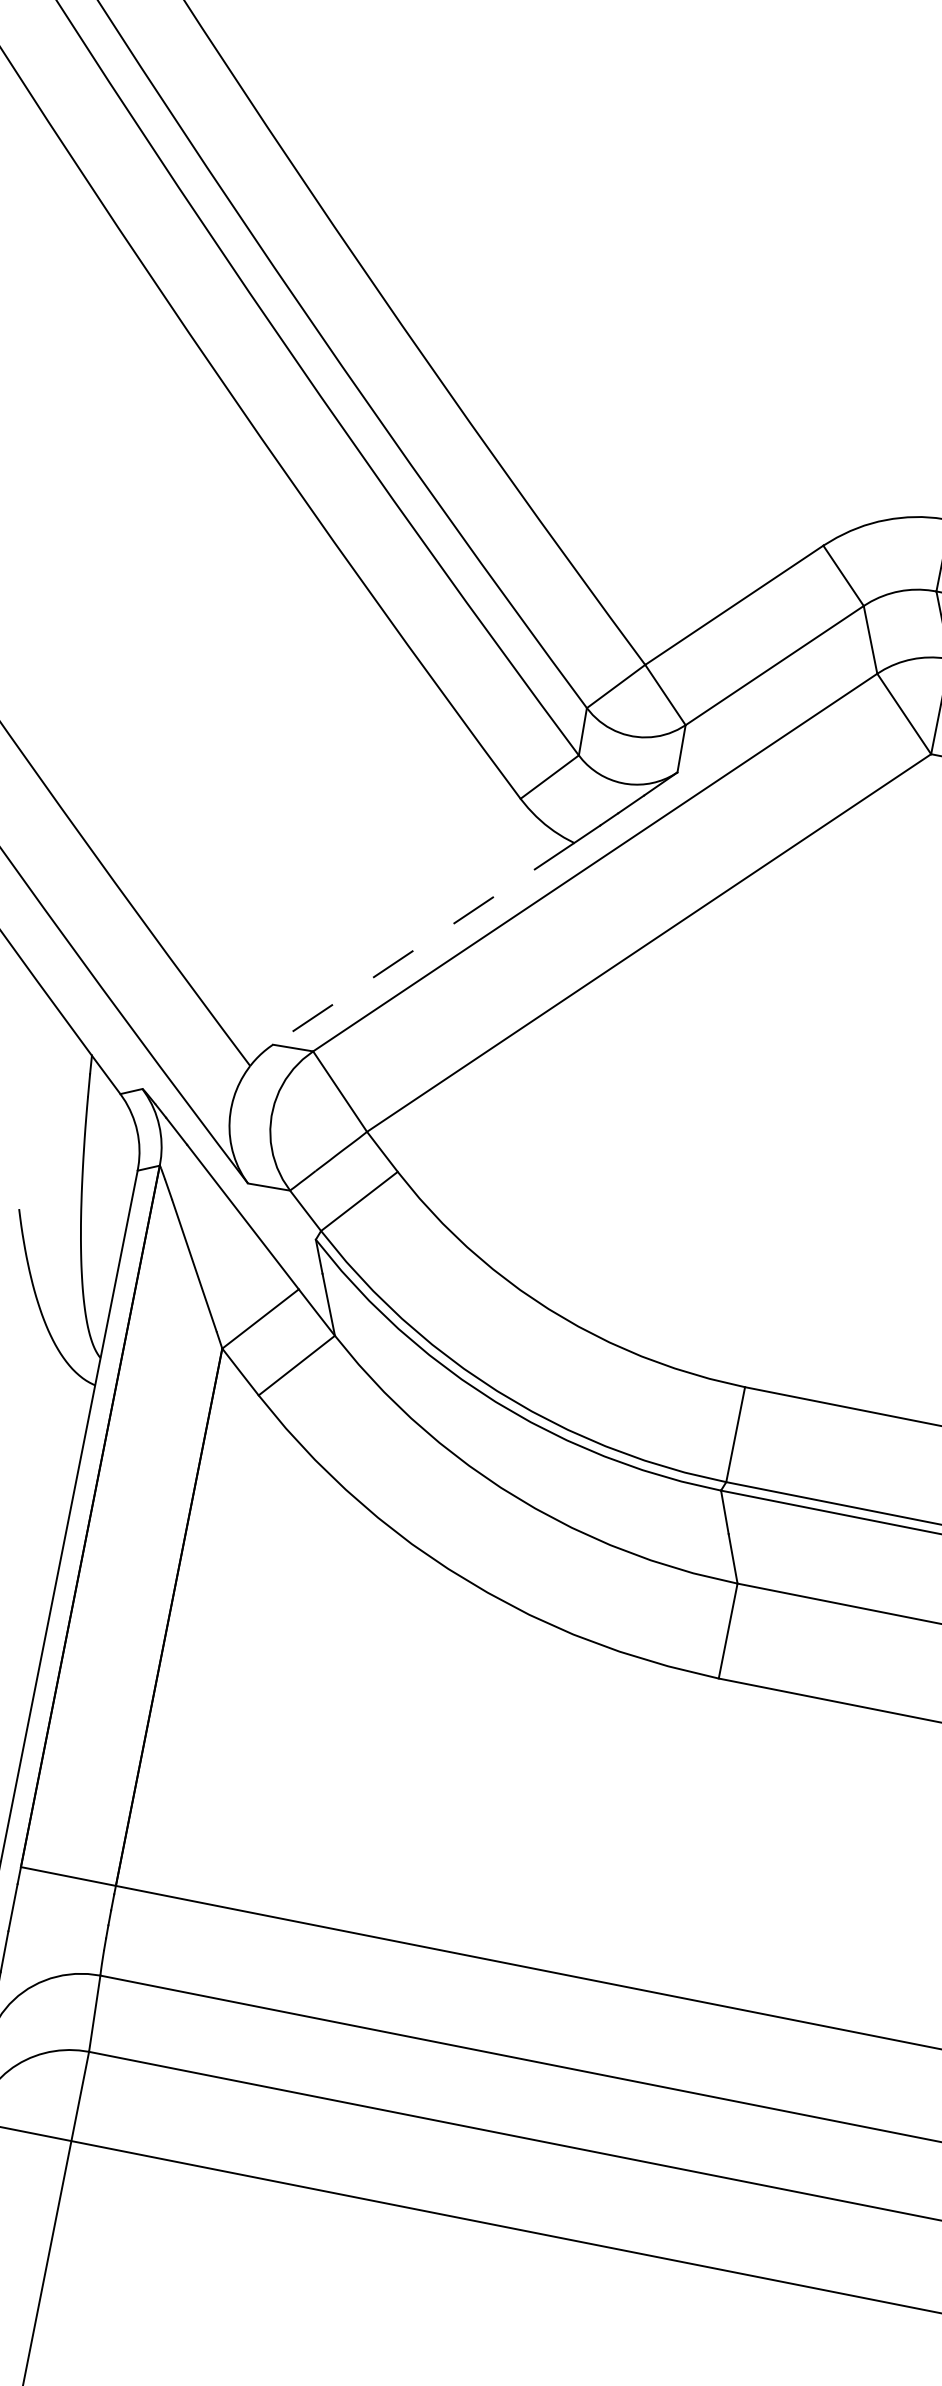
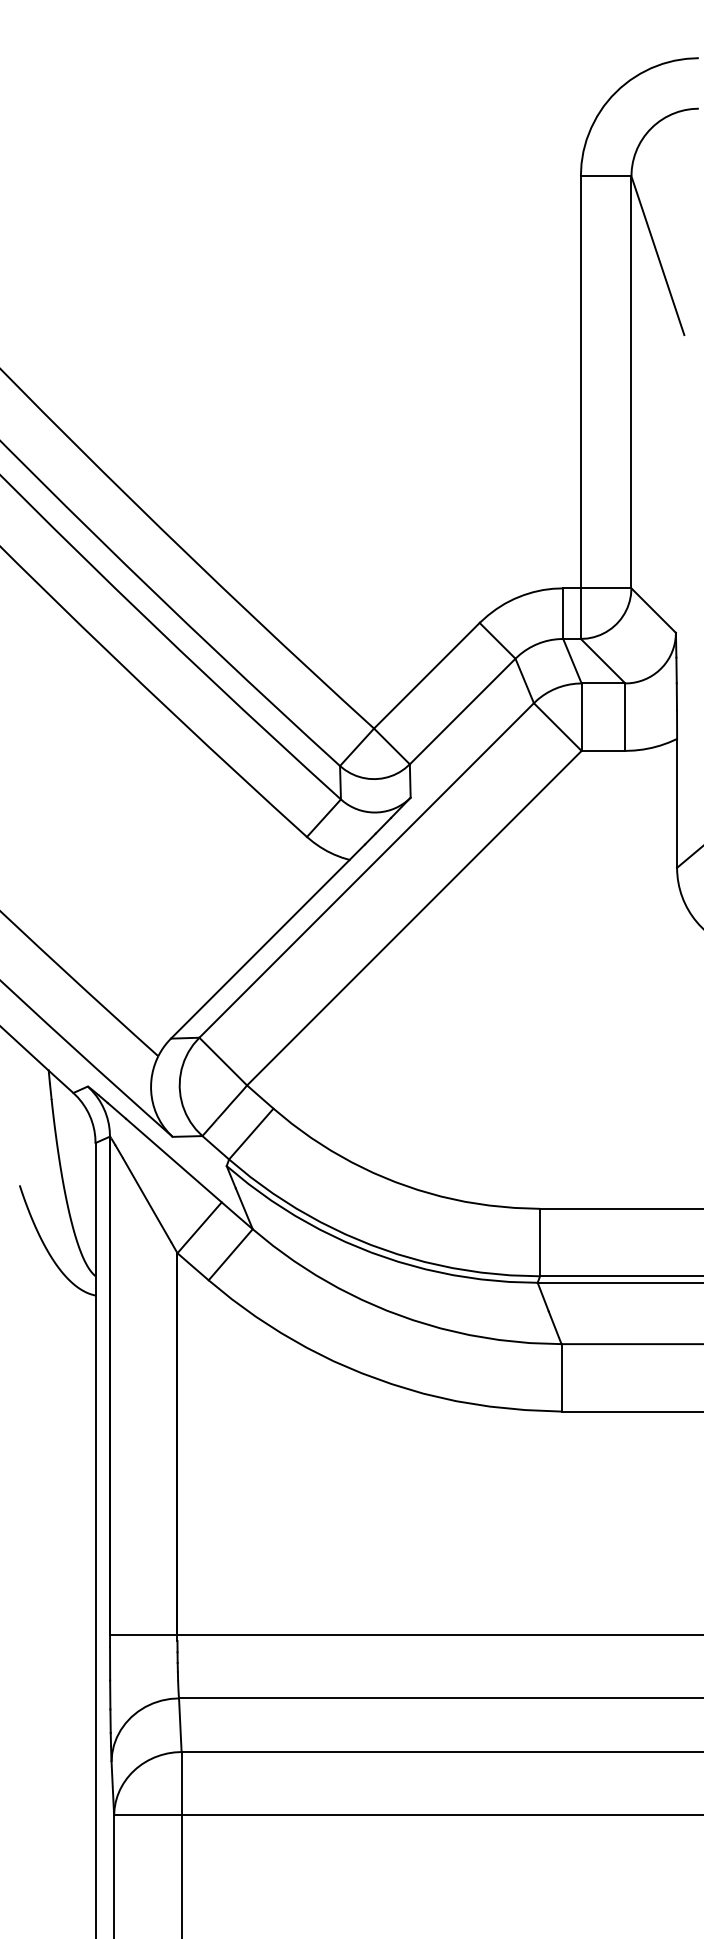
line: (422, 943) -> (259, 949), dashed -> solid

